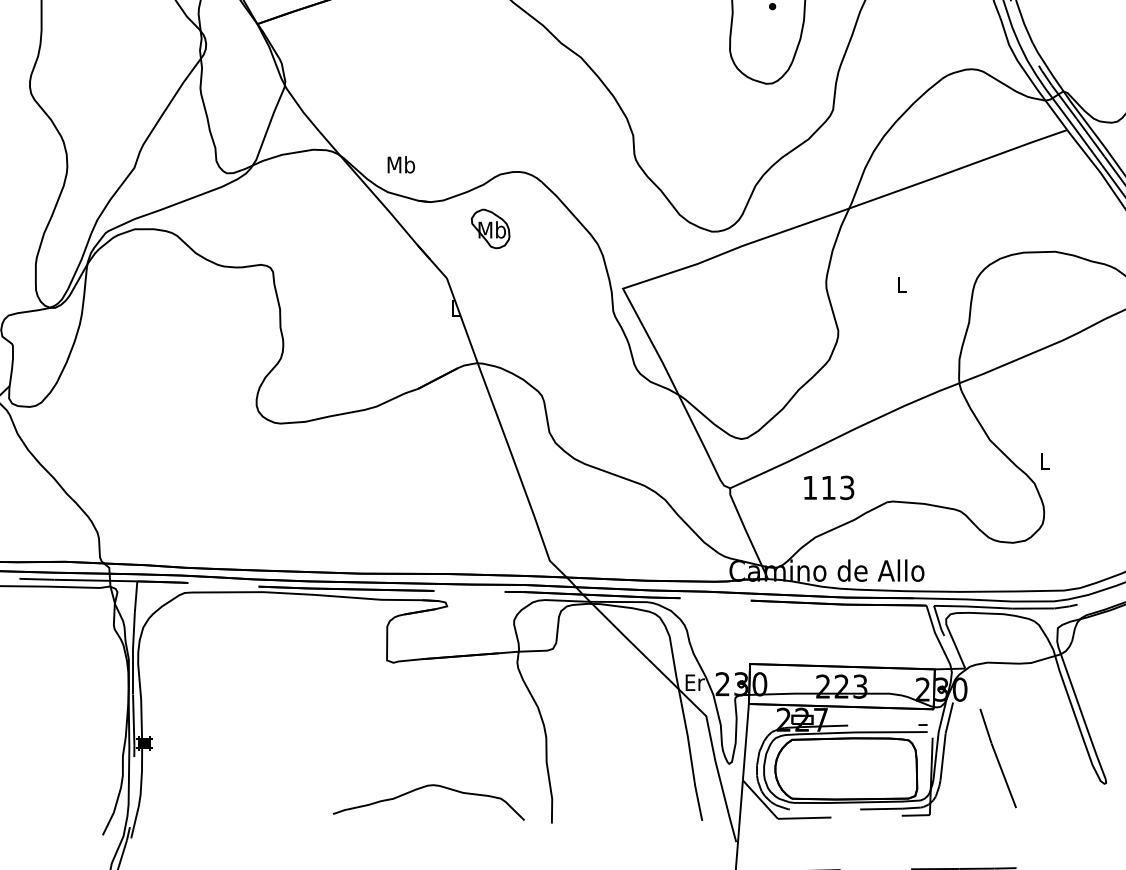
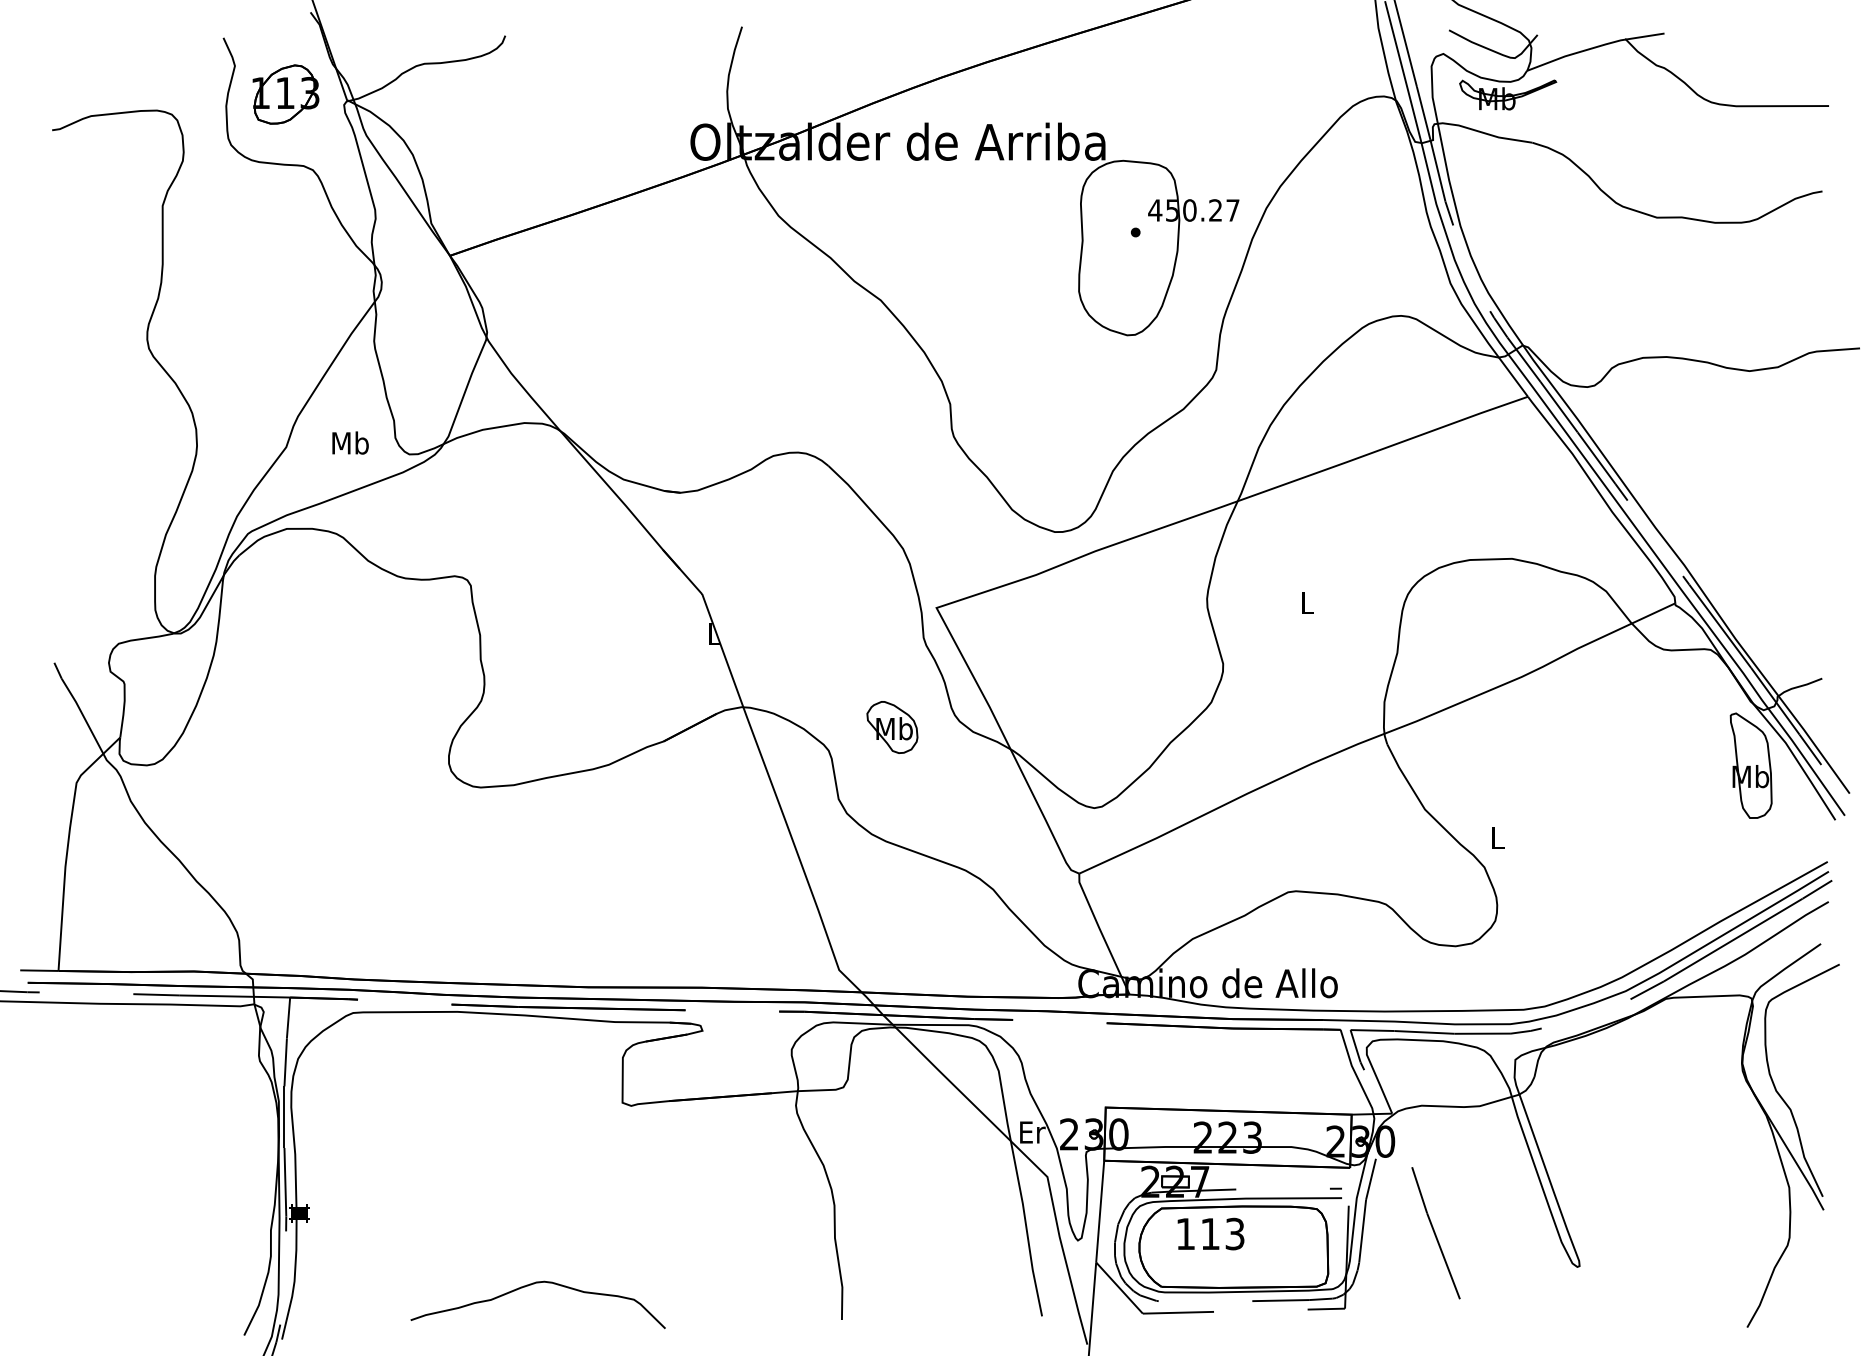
text: (401, 164) -> (350, 442), moved
part: (490, 228) -> (892, 727), moved
text: (828, 487) -> (1210, 1233), moved
curve: (423, 787) -> (531, 1285), moved

